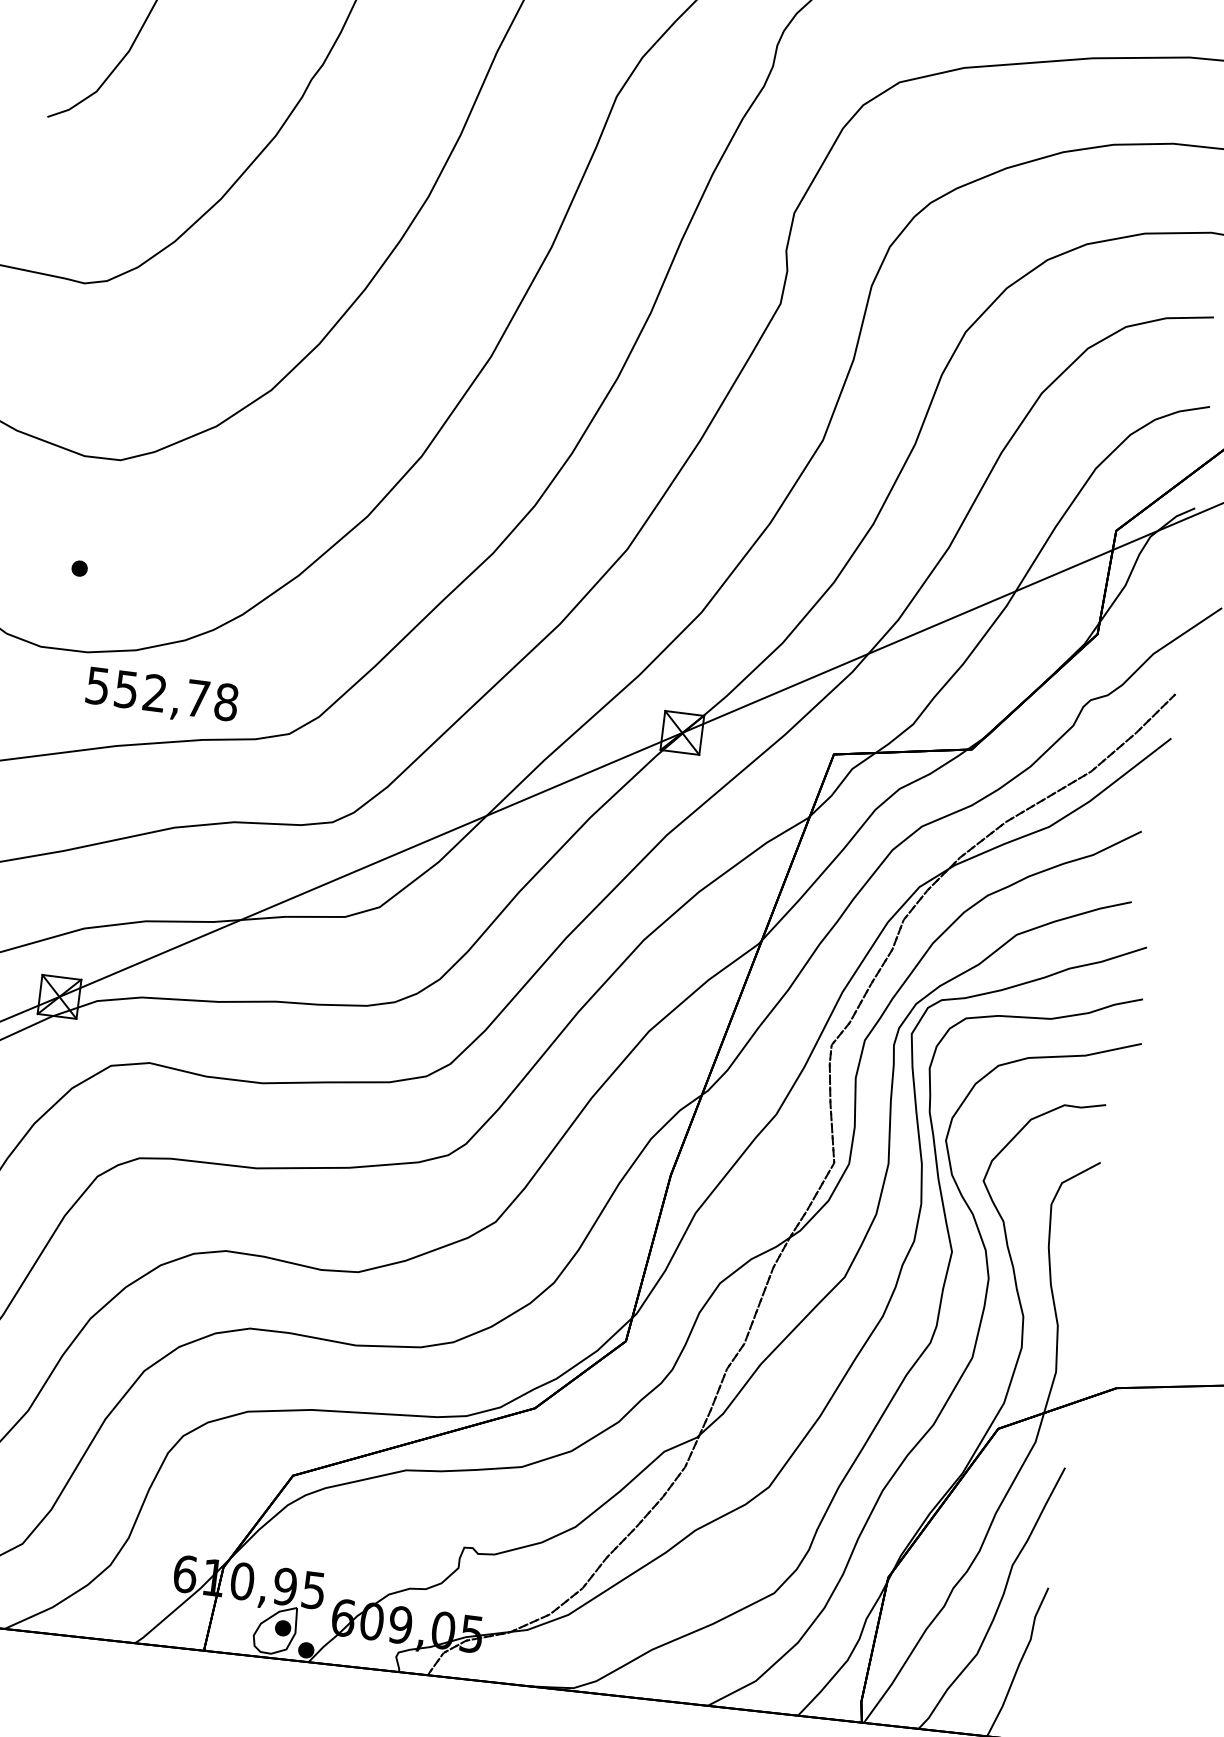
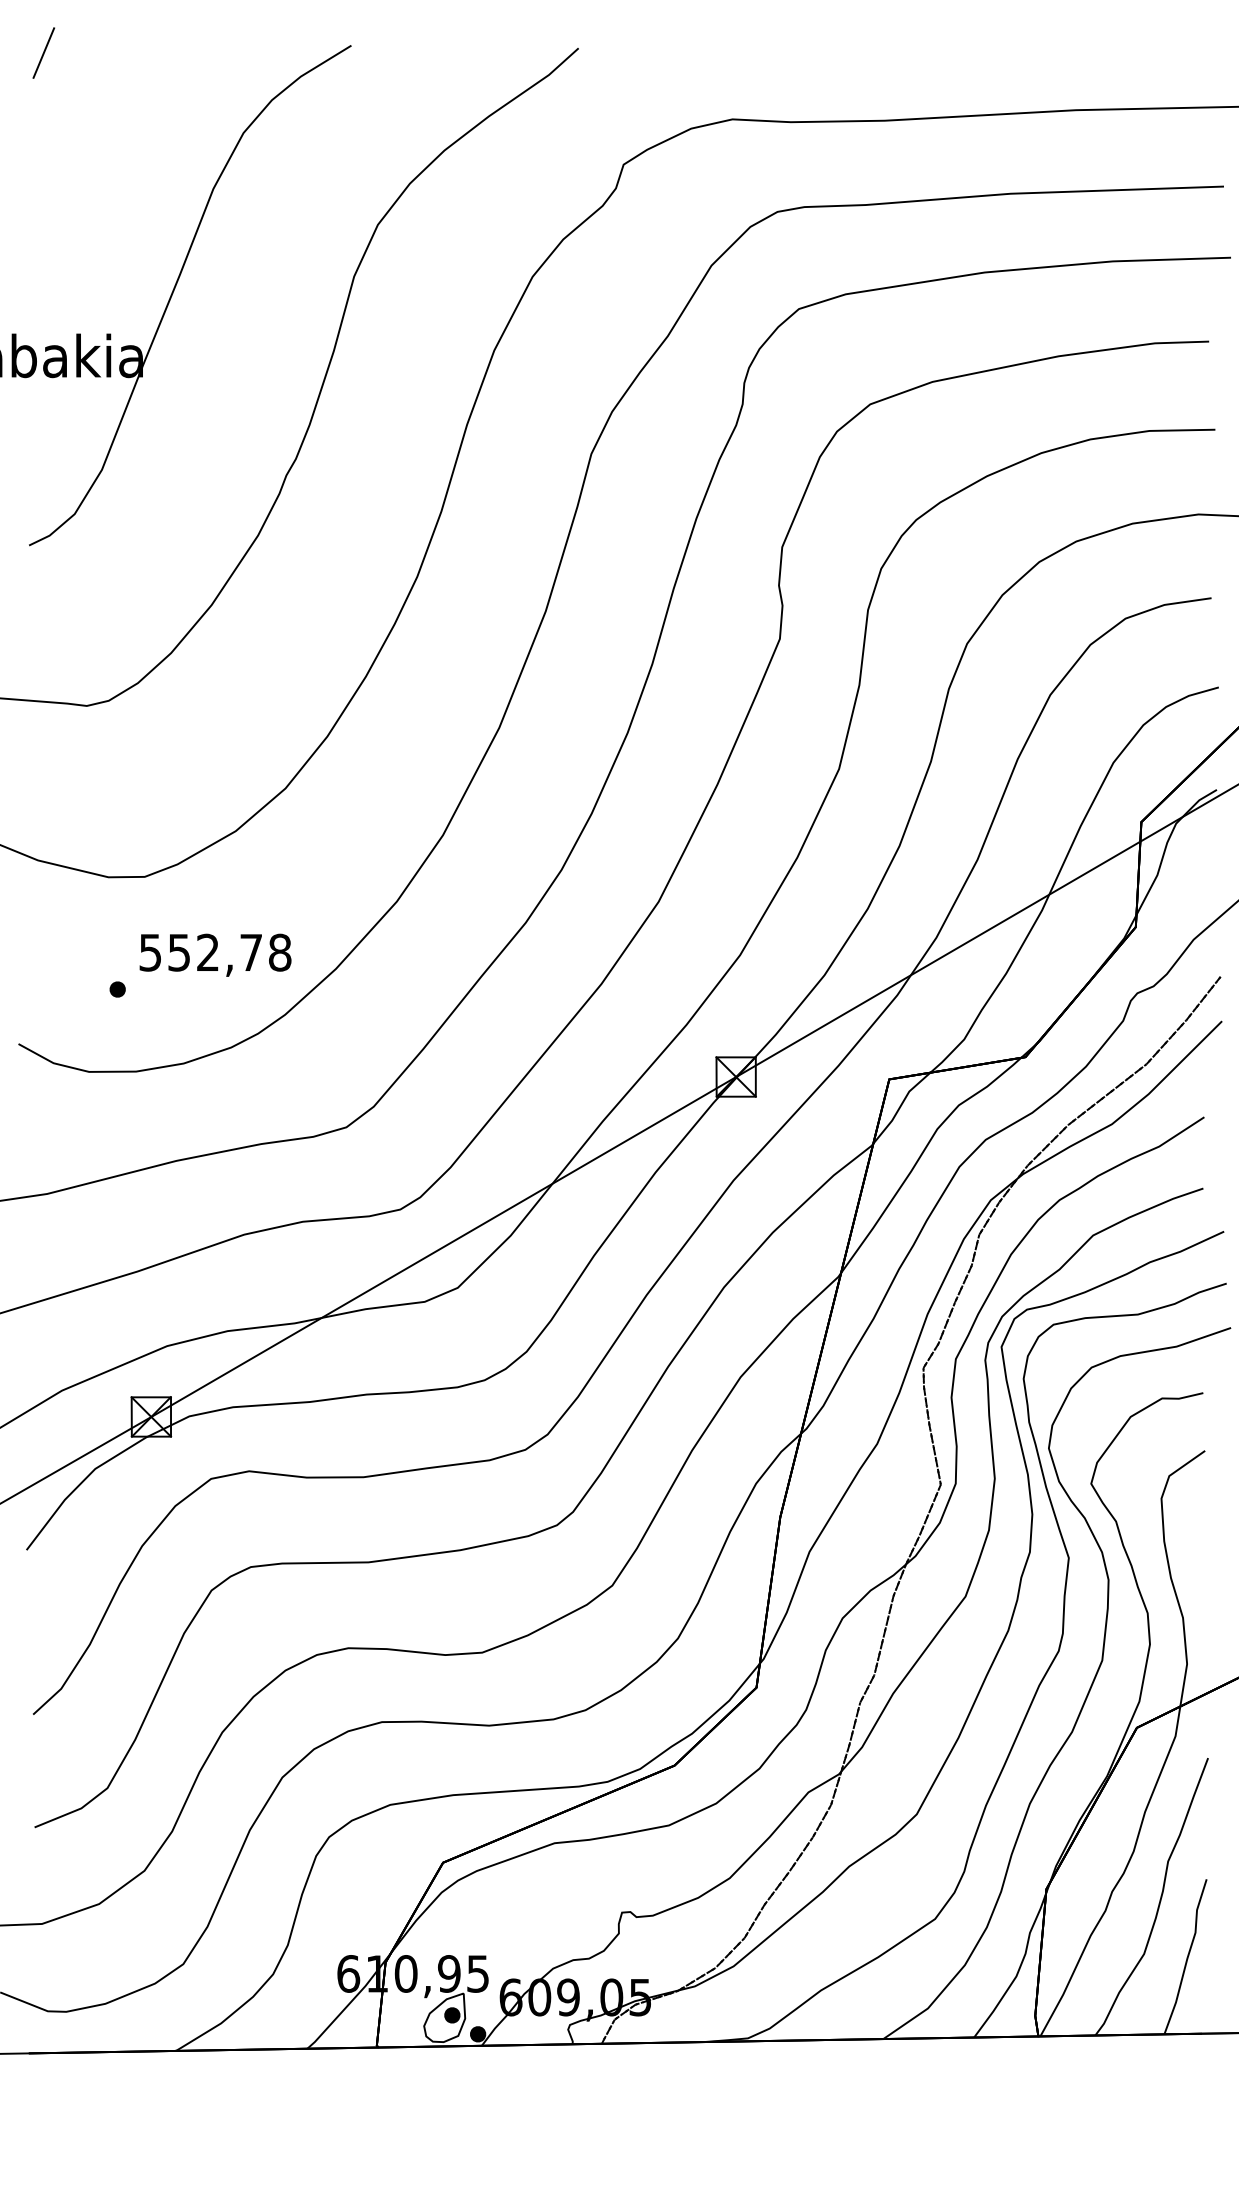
text: (162, 695) -> (215, 954), moved

